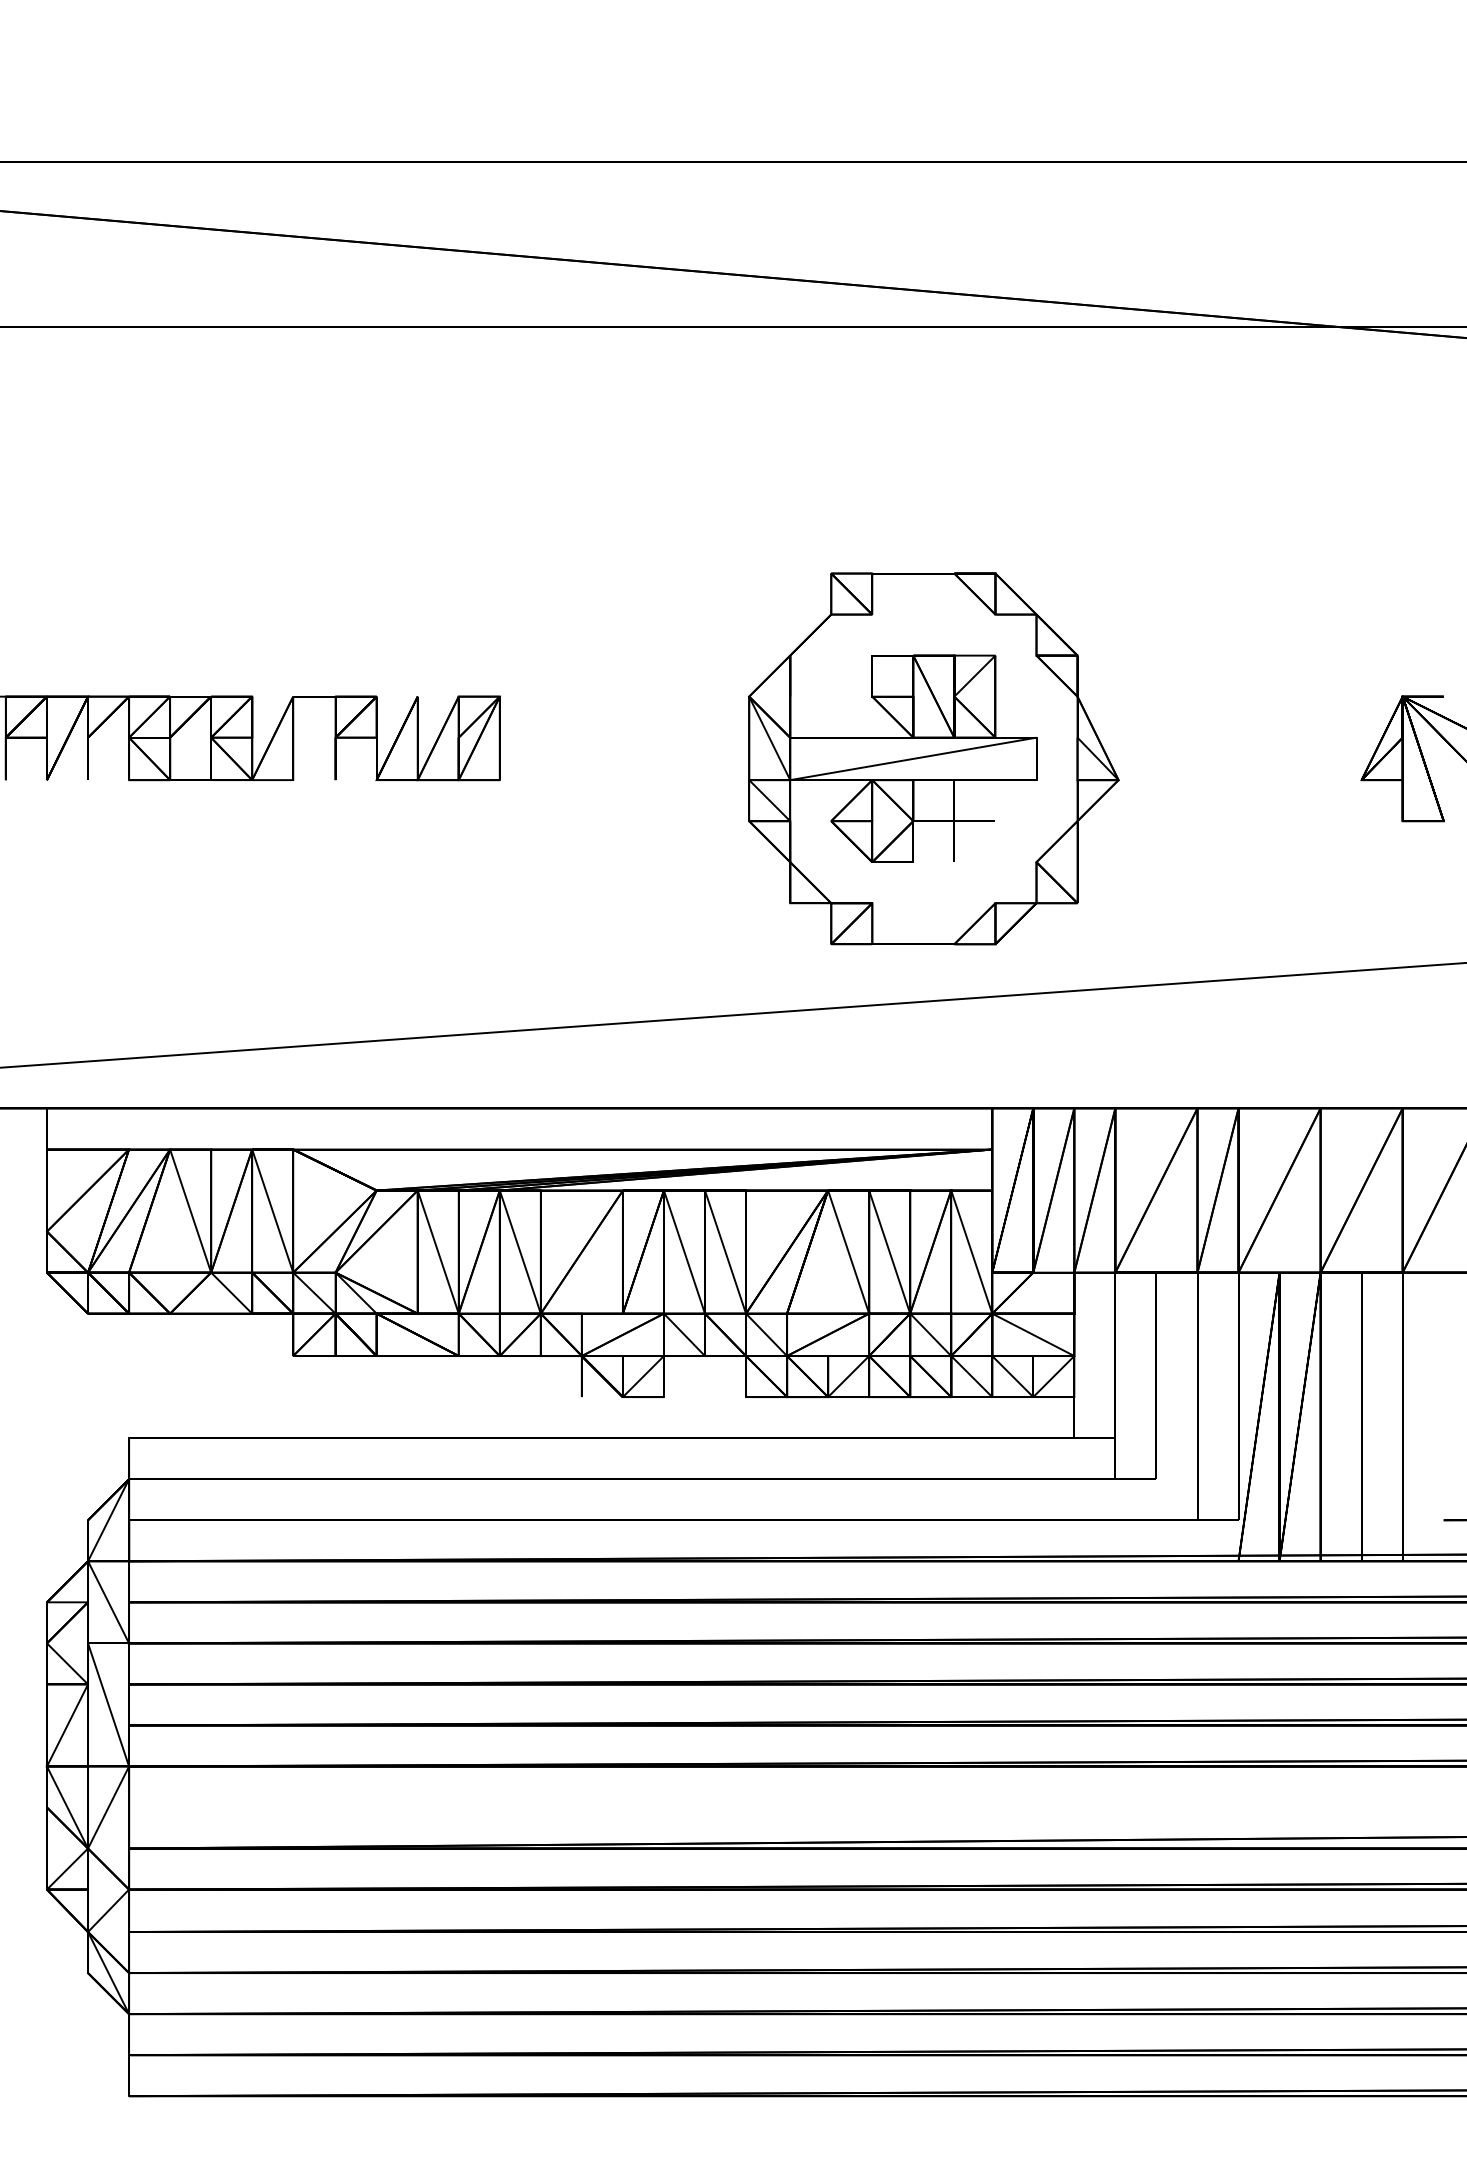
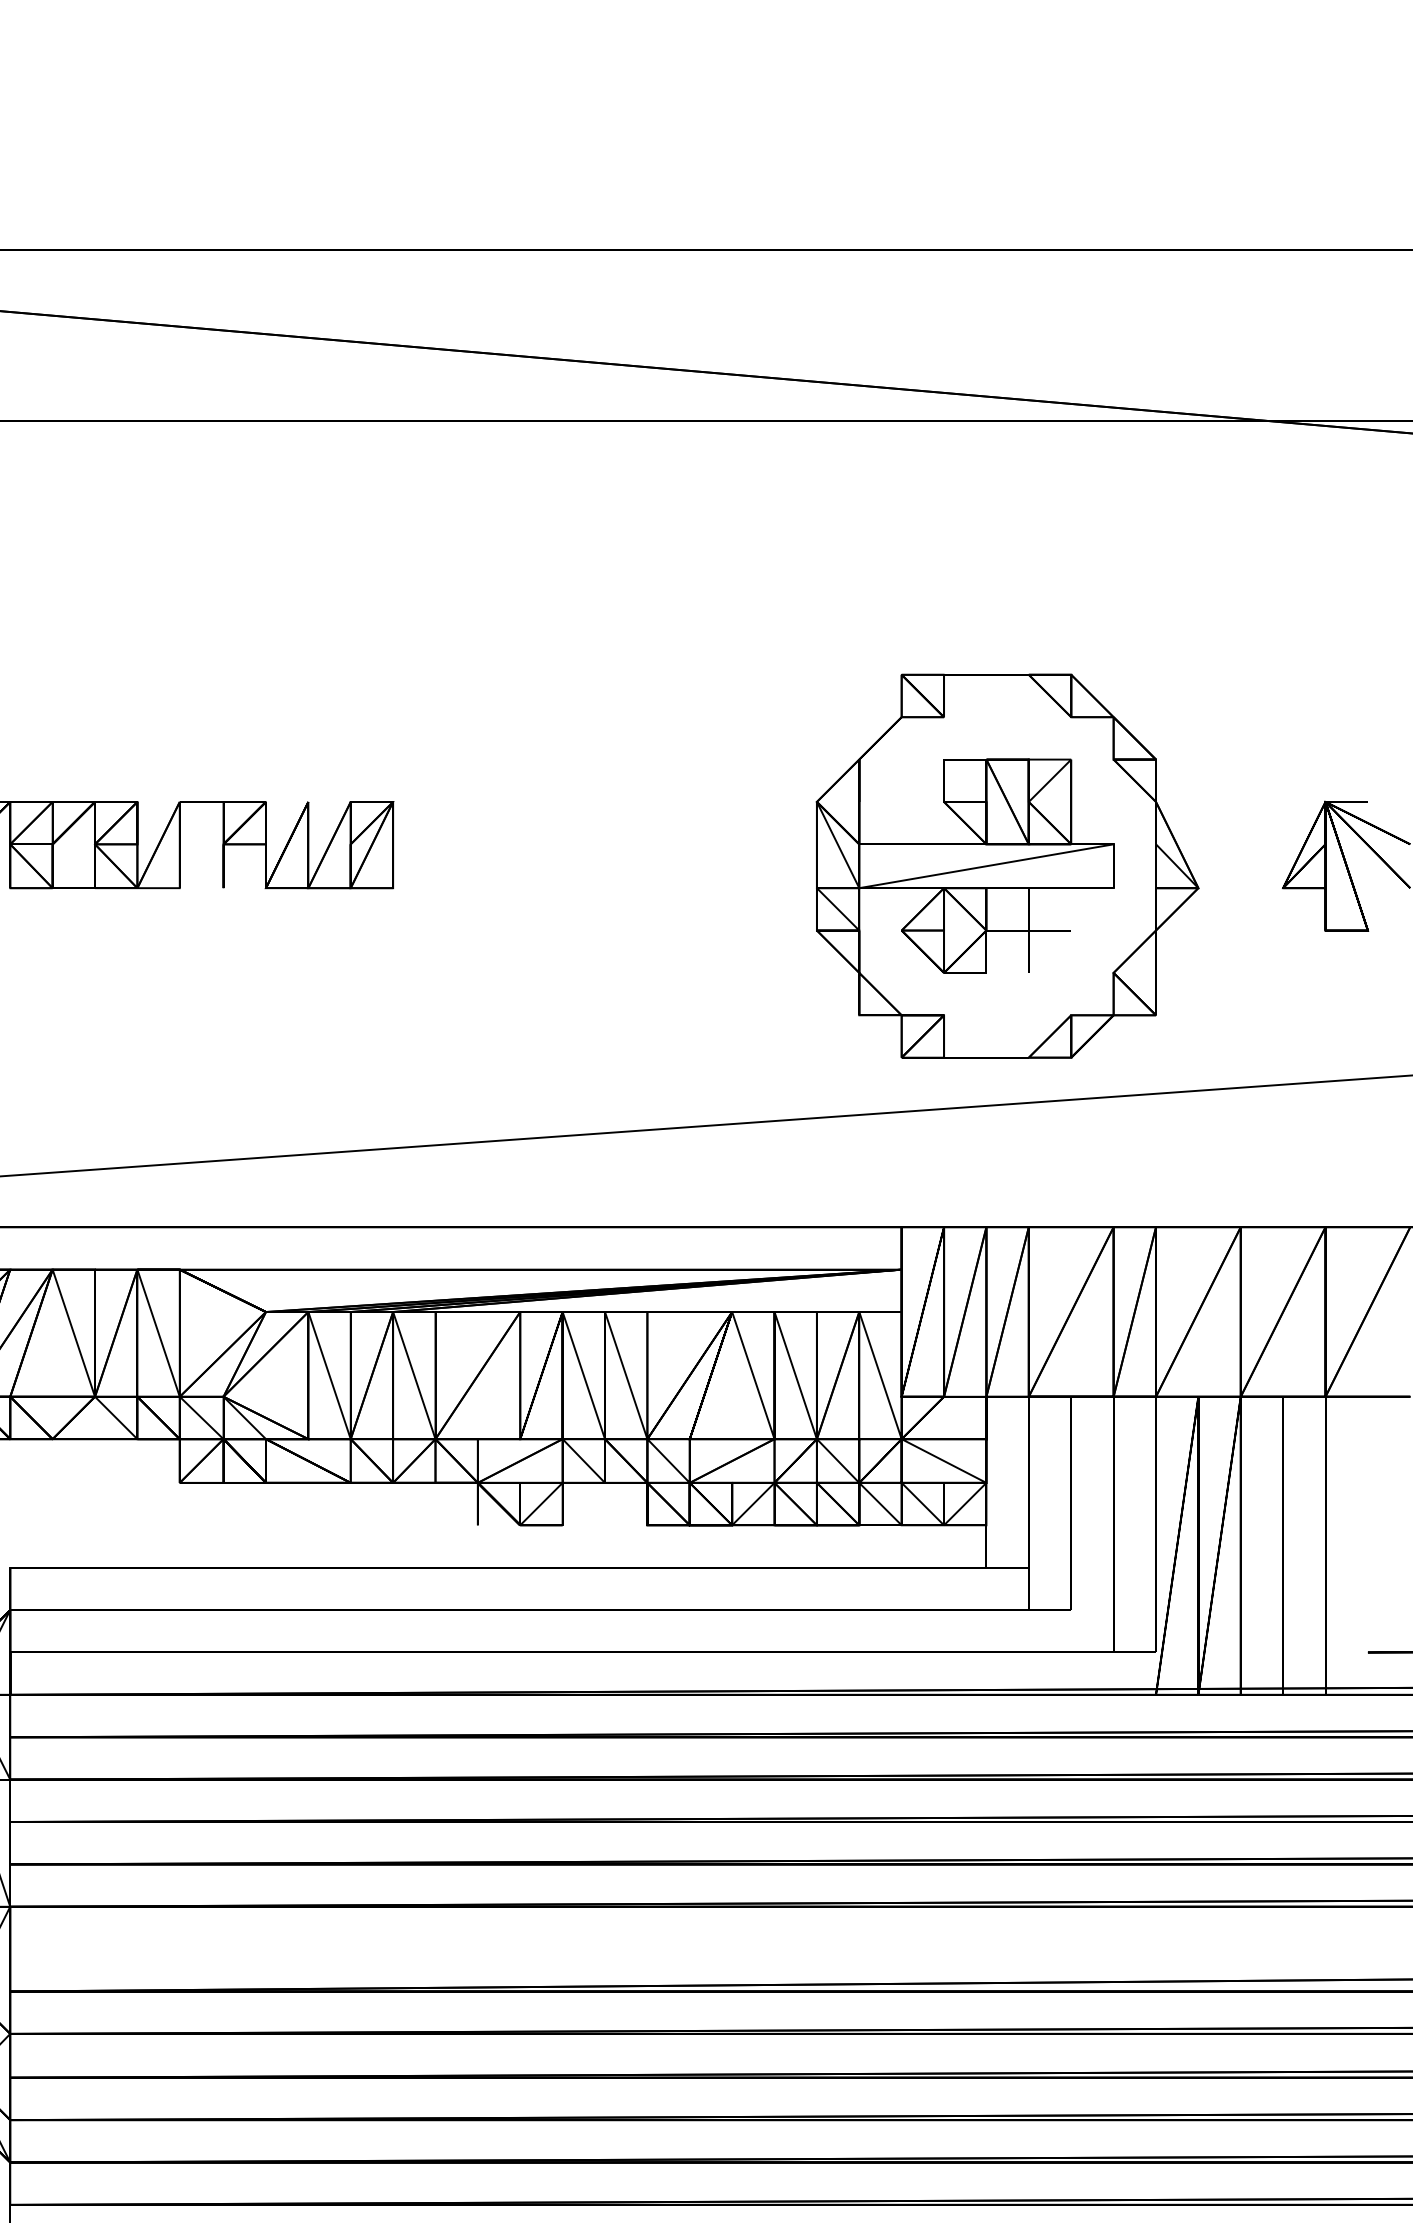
part: (933, 758) -> (1007, 865), moved

